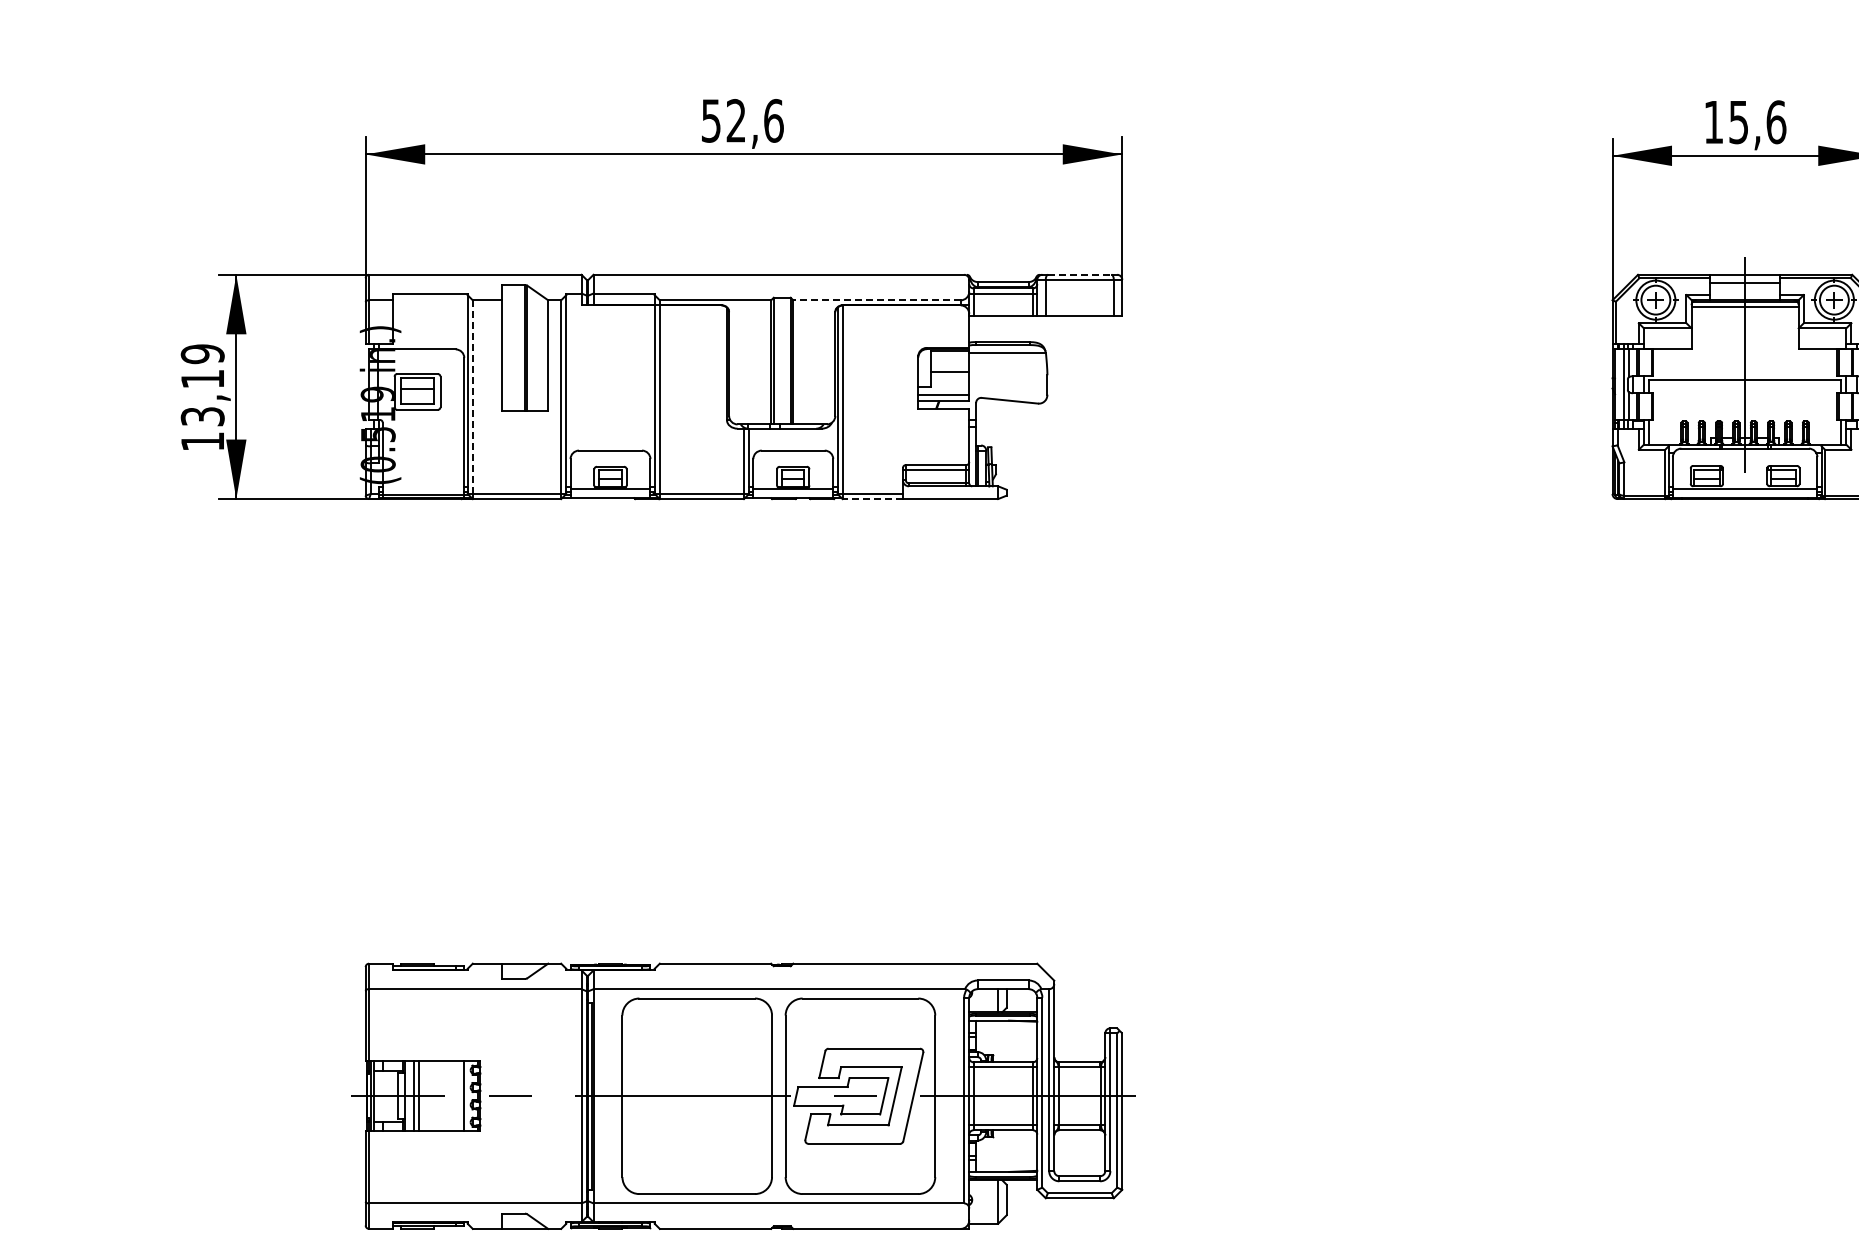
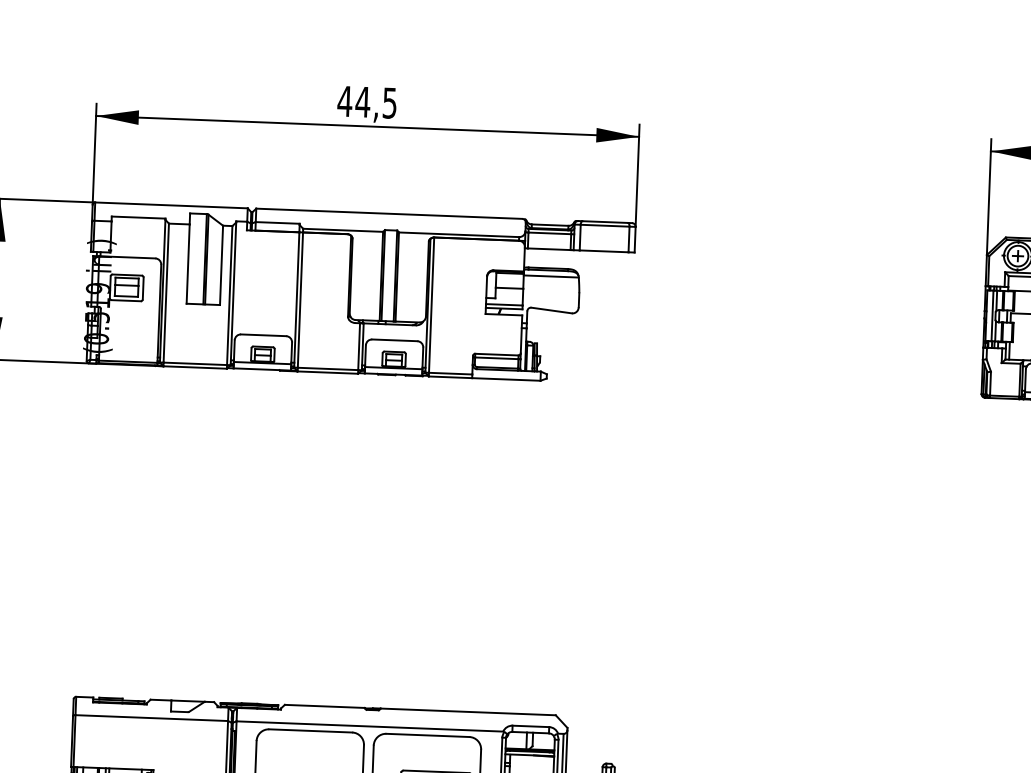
text: (741, 120) -> (366, 102), 52,6 -> 44,5
line: (1079, 274) -> (605, 221), dashed -> solid
line: (877, 300) -> (459, 234), dashed -> solid
line: (472, 397) -> (166, 293), dashed -> solid
line: (872, 499) -> (450, 377), dashed -> solid

